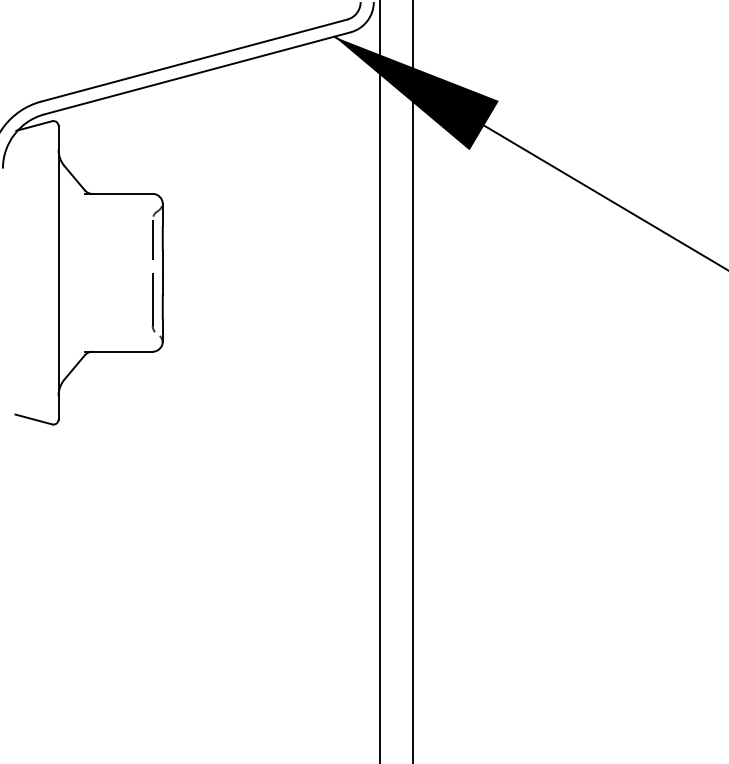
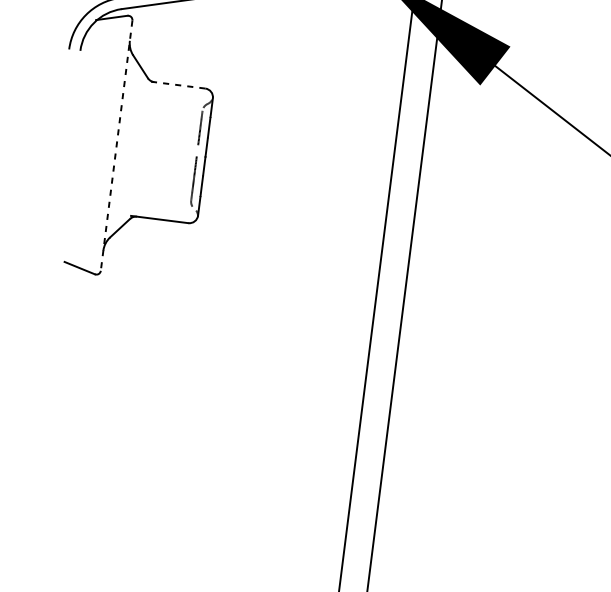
line: (119, 193) -> (177, 84), solid -> dashed
line: (58, 272) -> (116, 145), solid -> dashed

